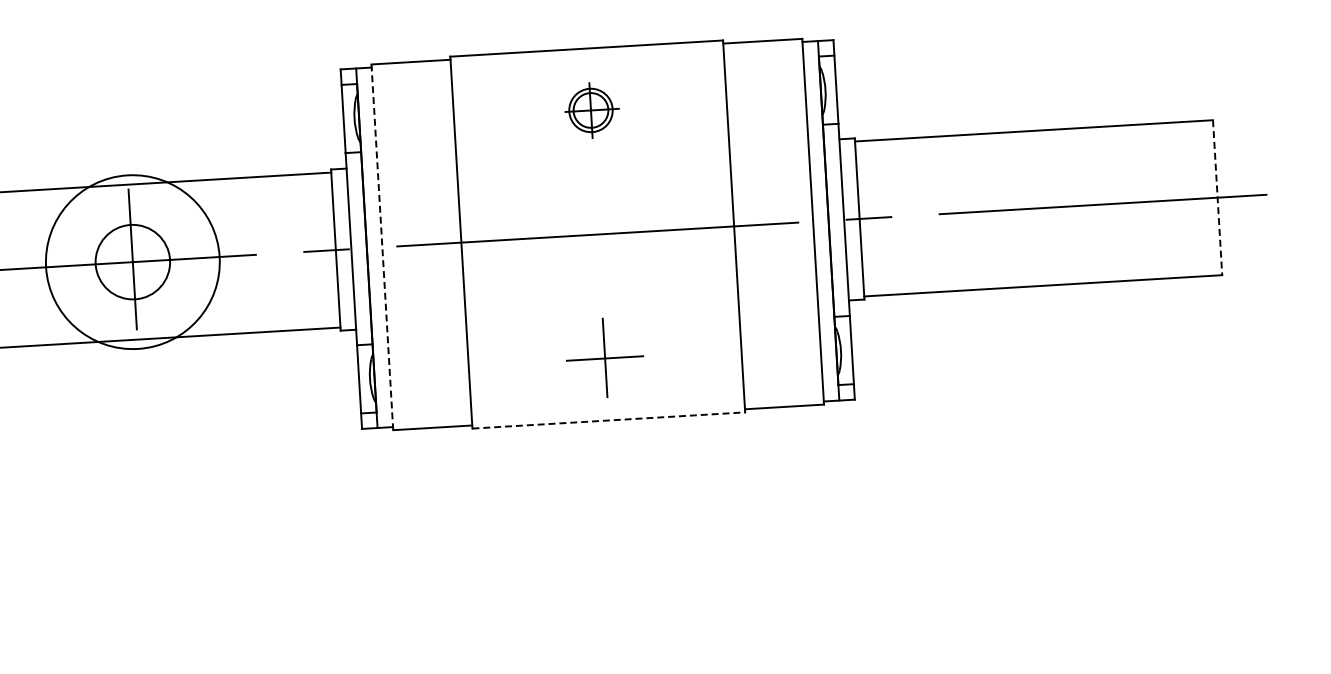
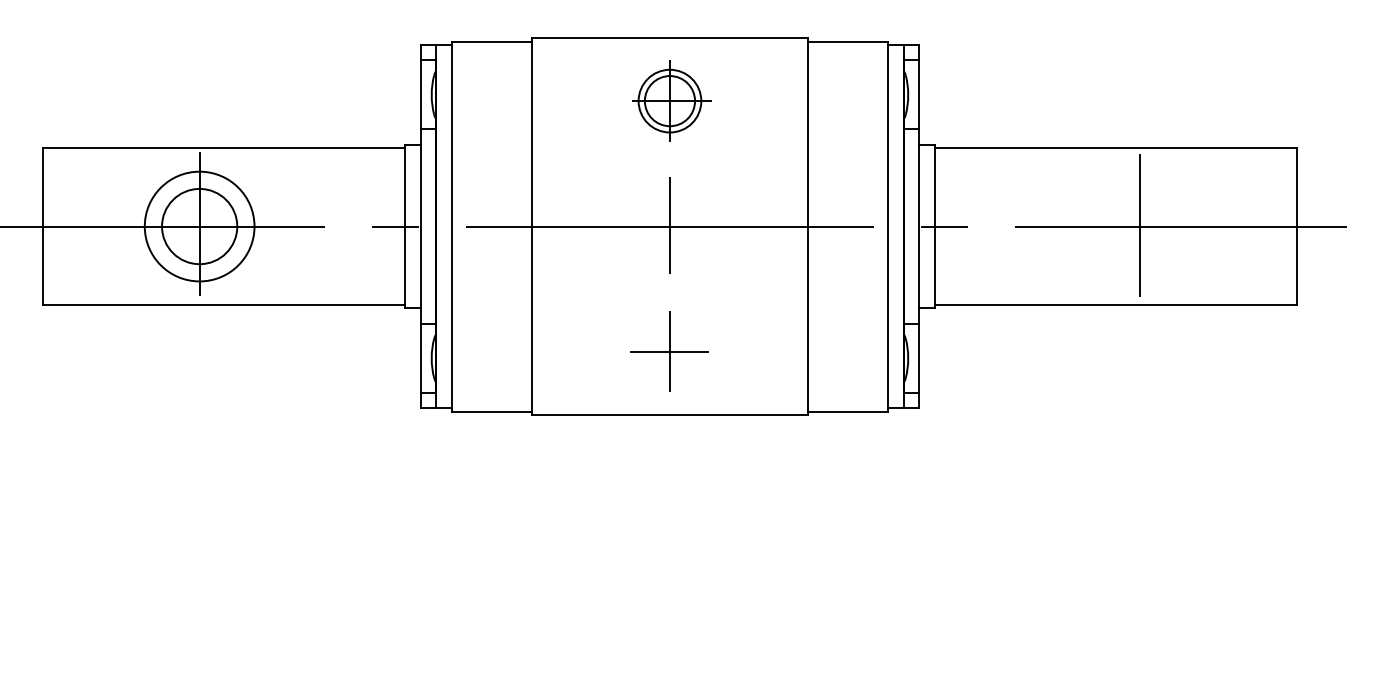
part: (591, 109) -> (671, 100), size x1.43
line: (1218, 198) -> (1297, 227), dashed -> solid
line: (1062, 205) -> (1140, 225), added
line: (597, 233) -> (669, 225), added
line: (382, 247) -> (452, 226), dashed -> solid
circle: (132, 262) -> (199, 226), size x0.62
line: (608, 420) -> (669, 414), dashed -> solid

